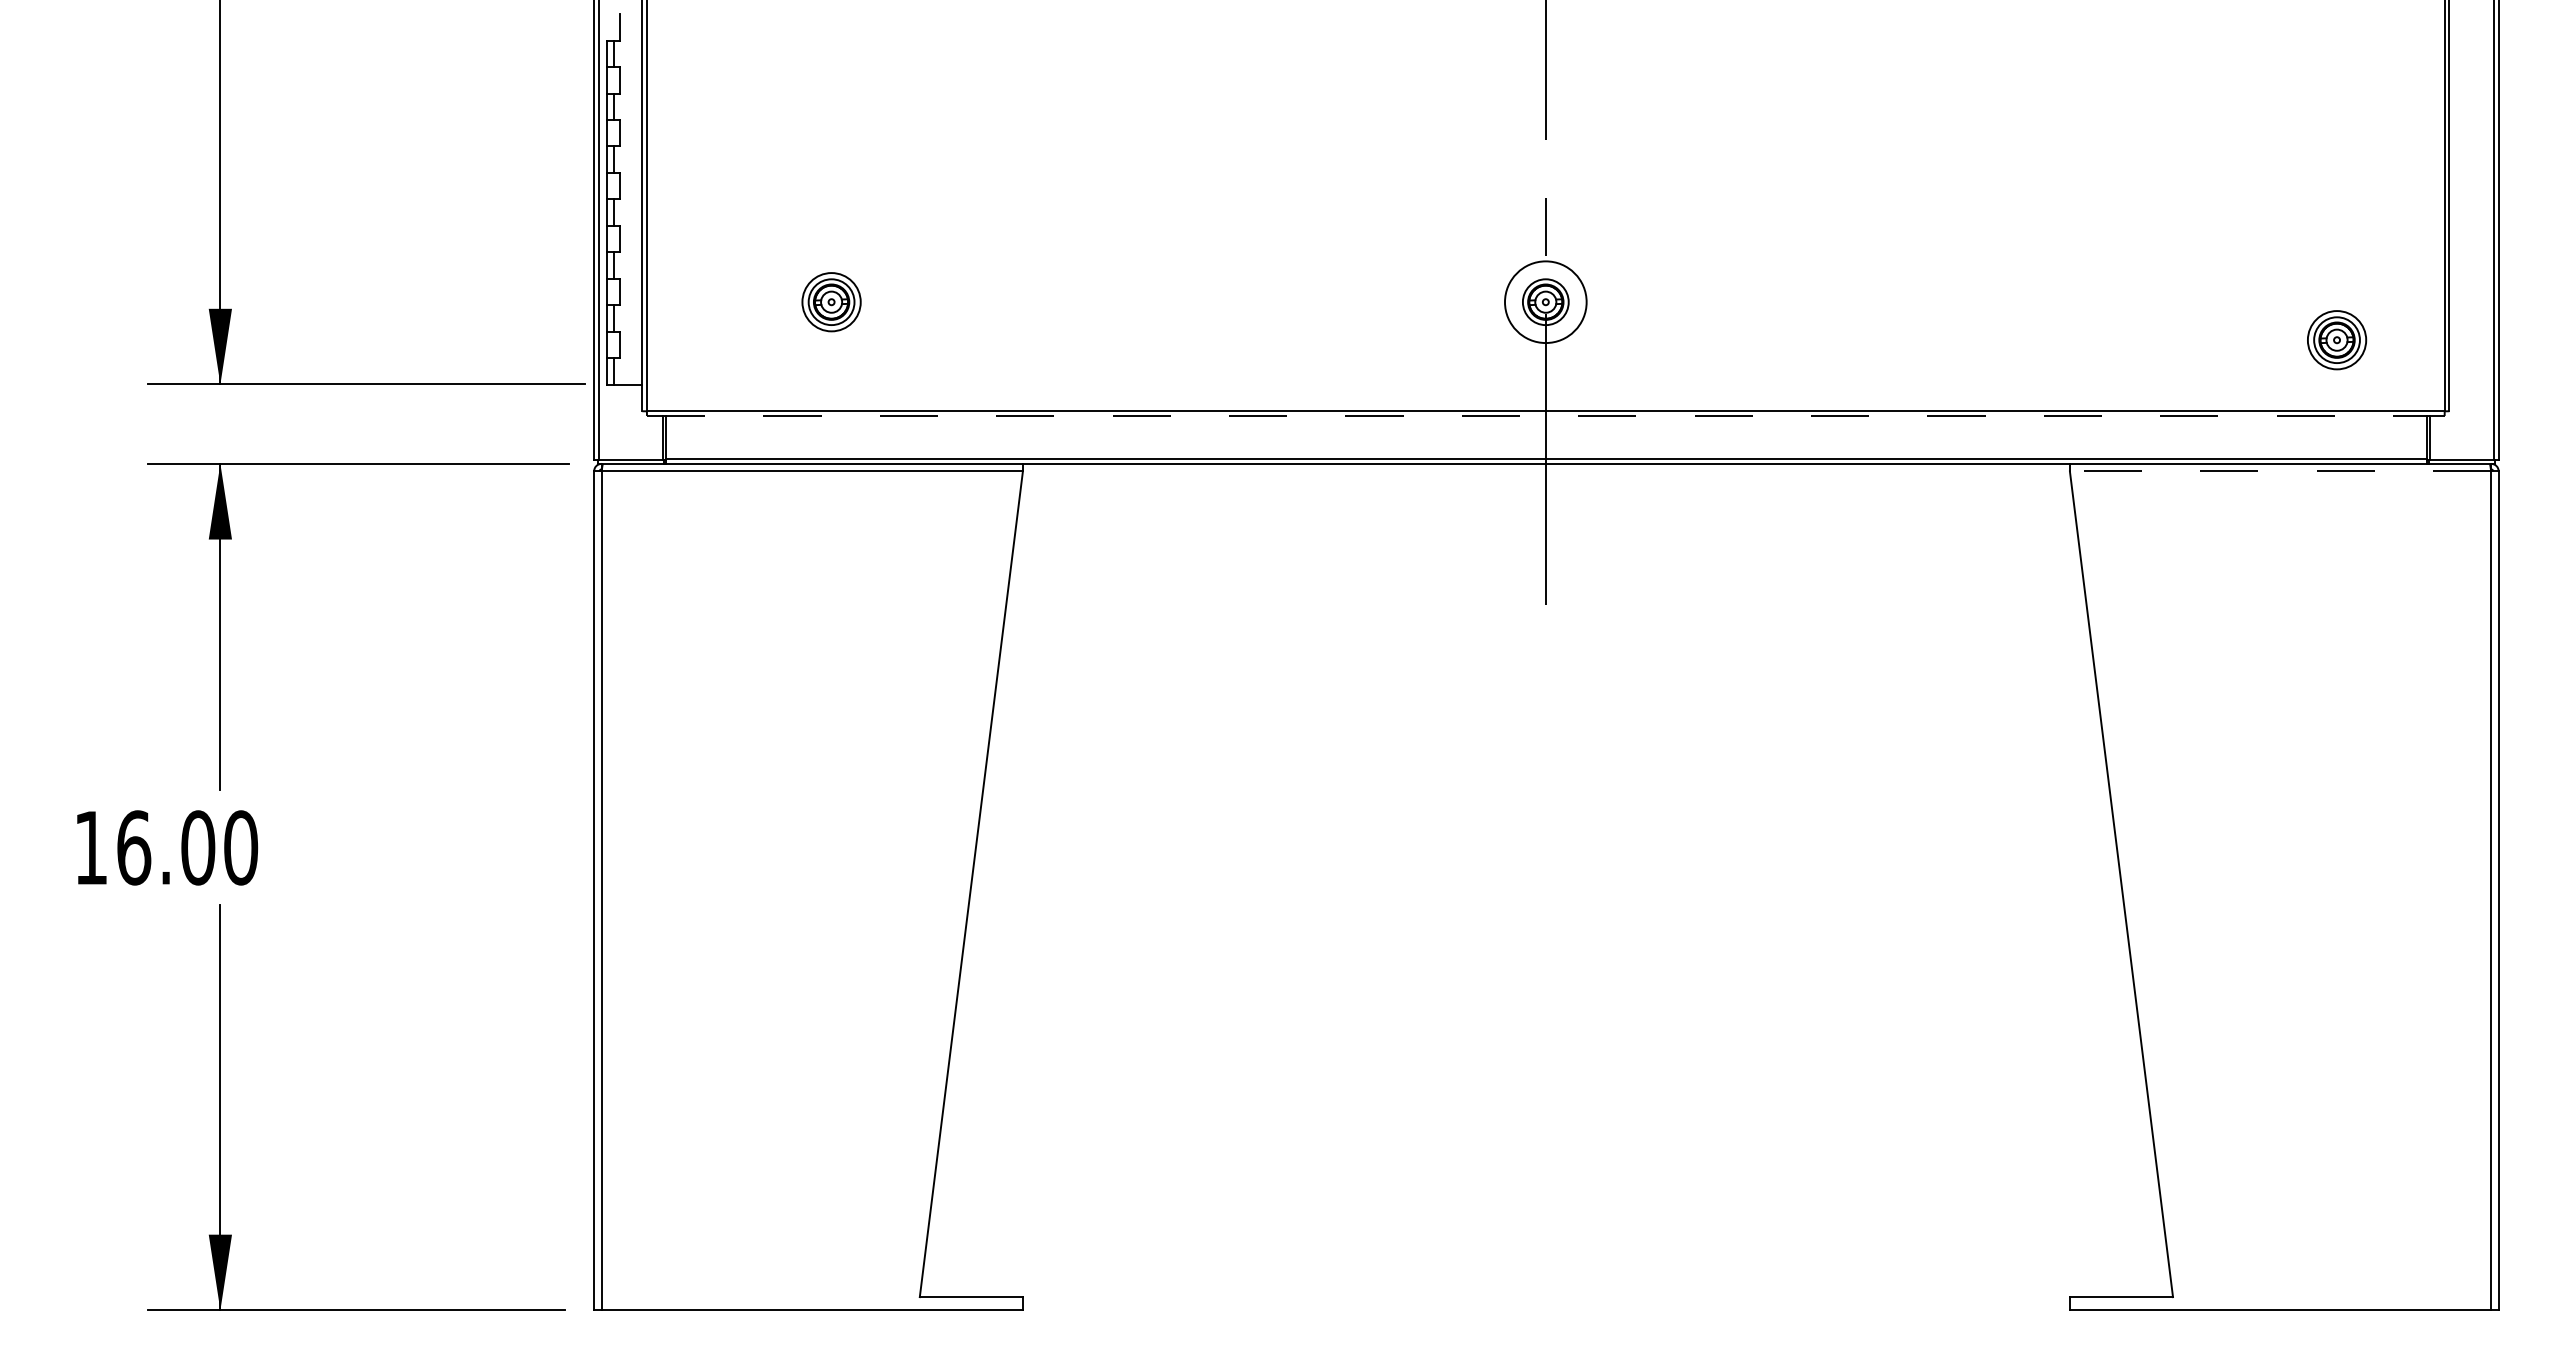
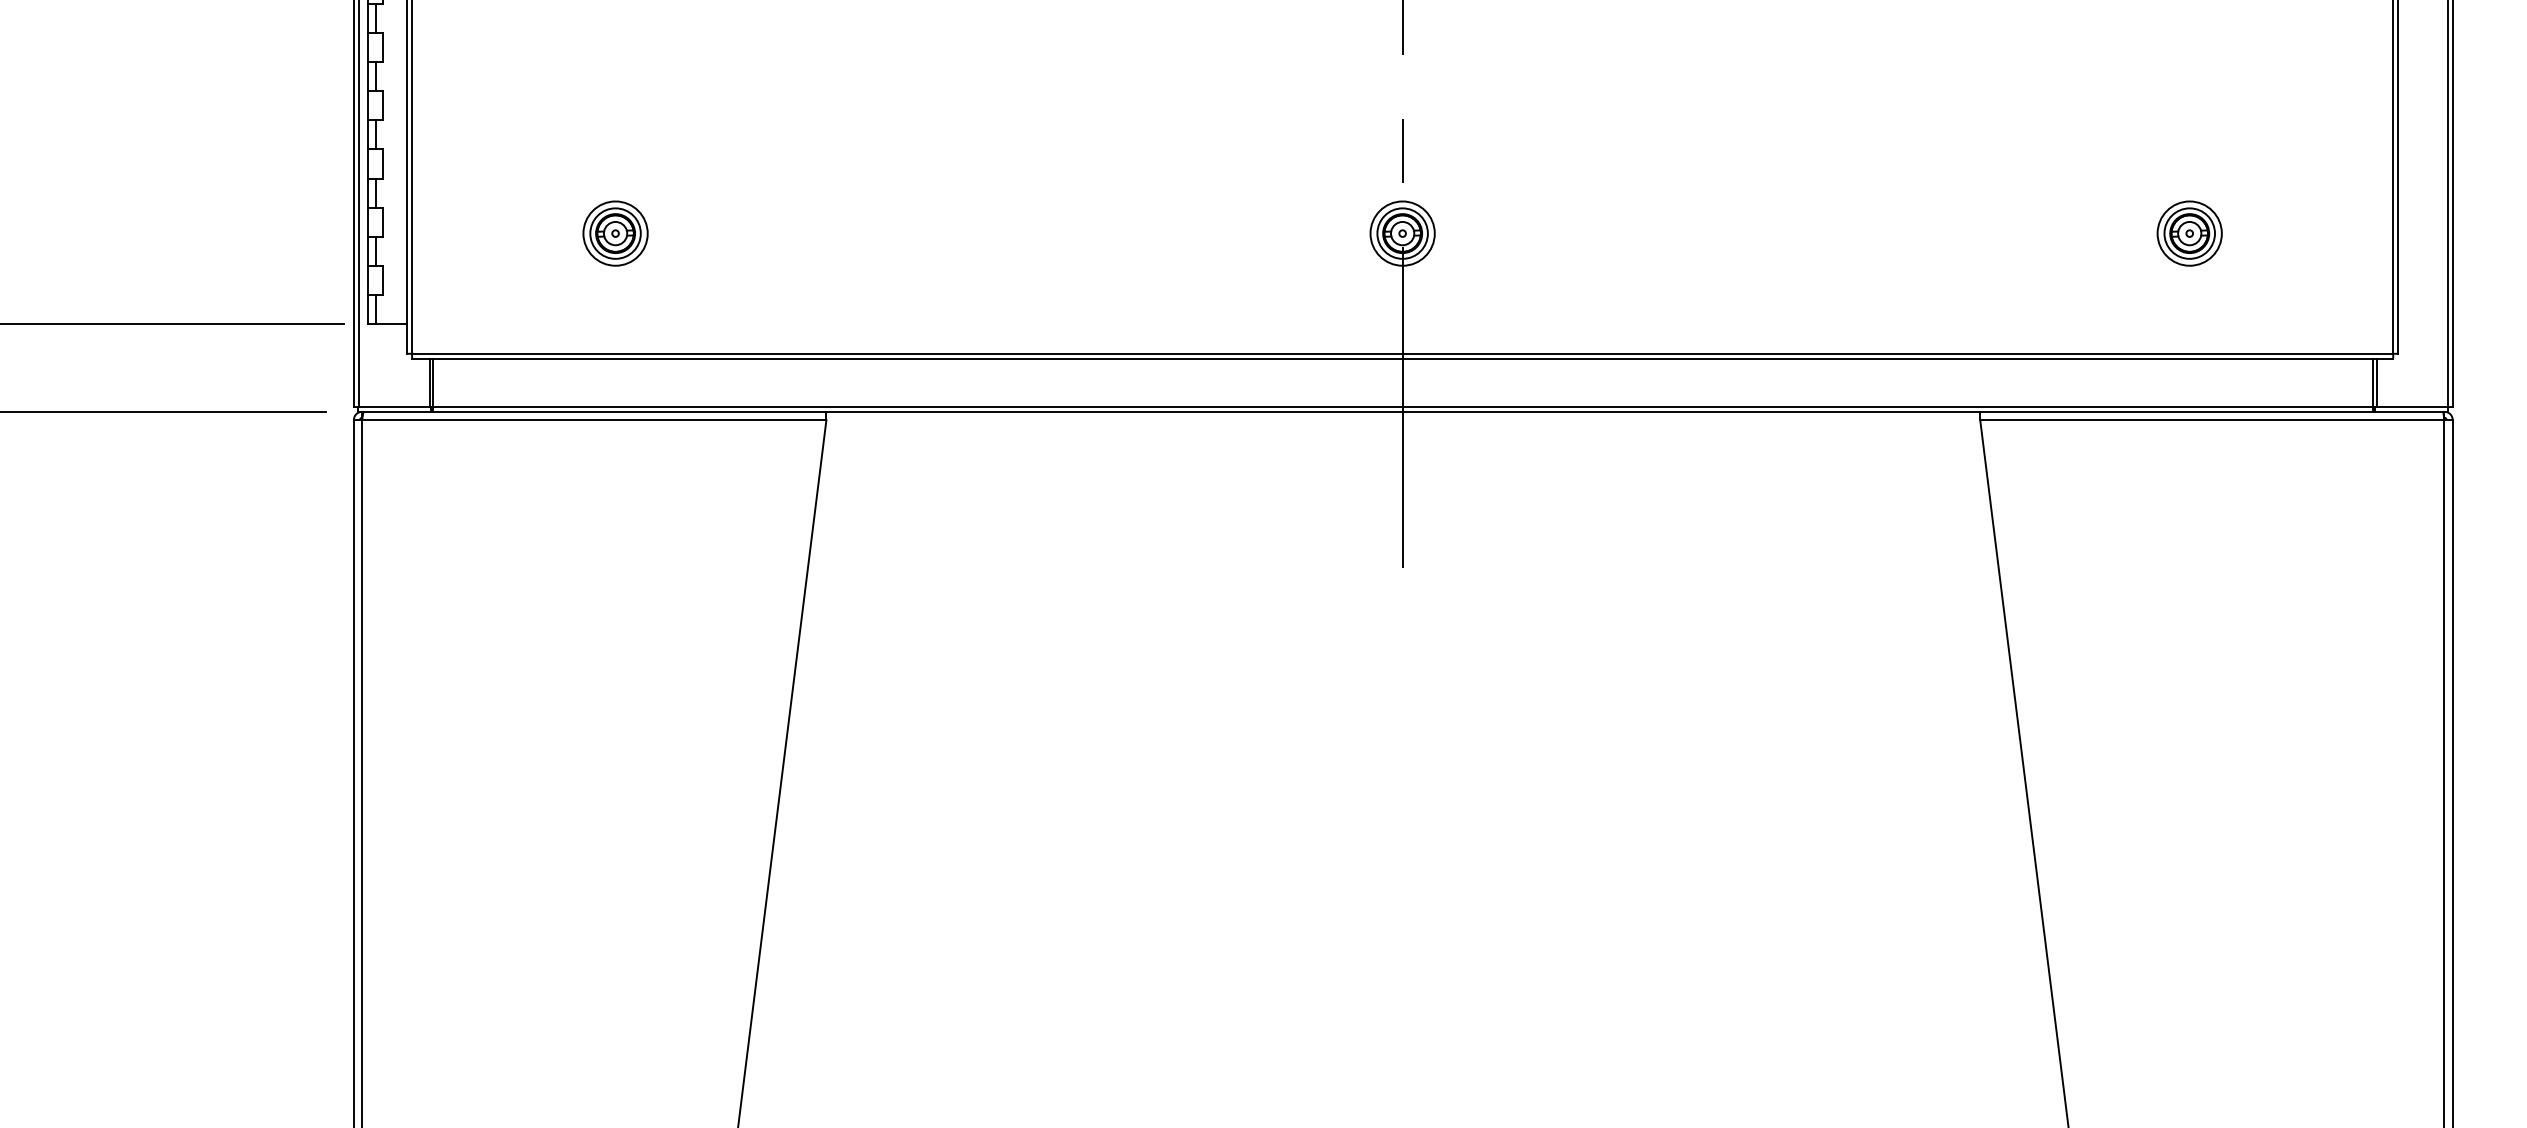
circle: (1545, 302) -> (1402, 233), size x0.71
part: (2337, 340) -> (2190, 233), moved
line: (1545, 415) -> (1402, 358), dashed -> solid
line: (2280, 471) -> (2212, 420), dashed -> solid

